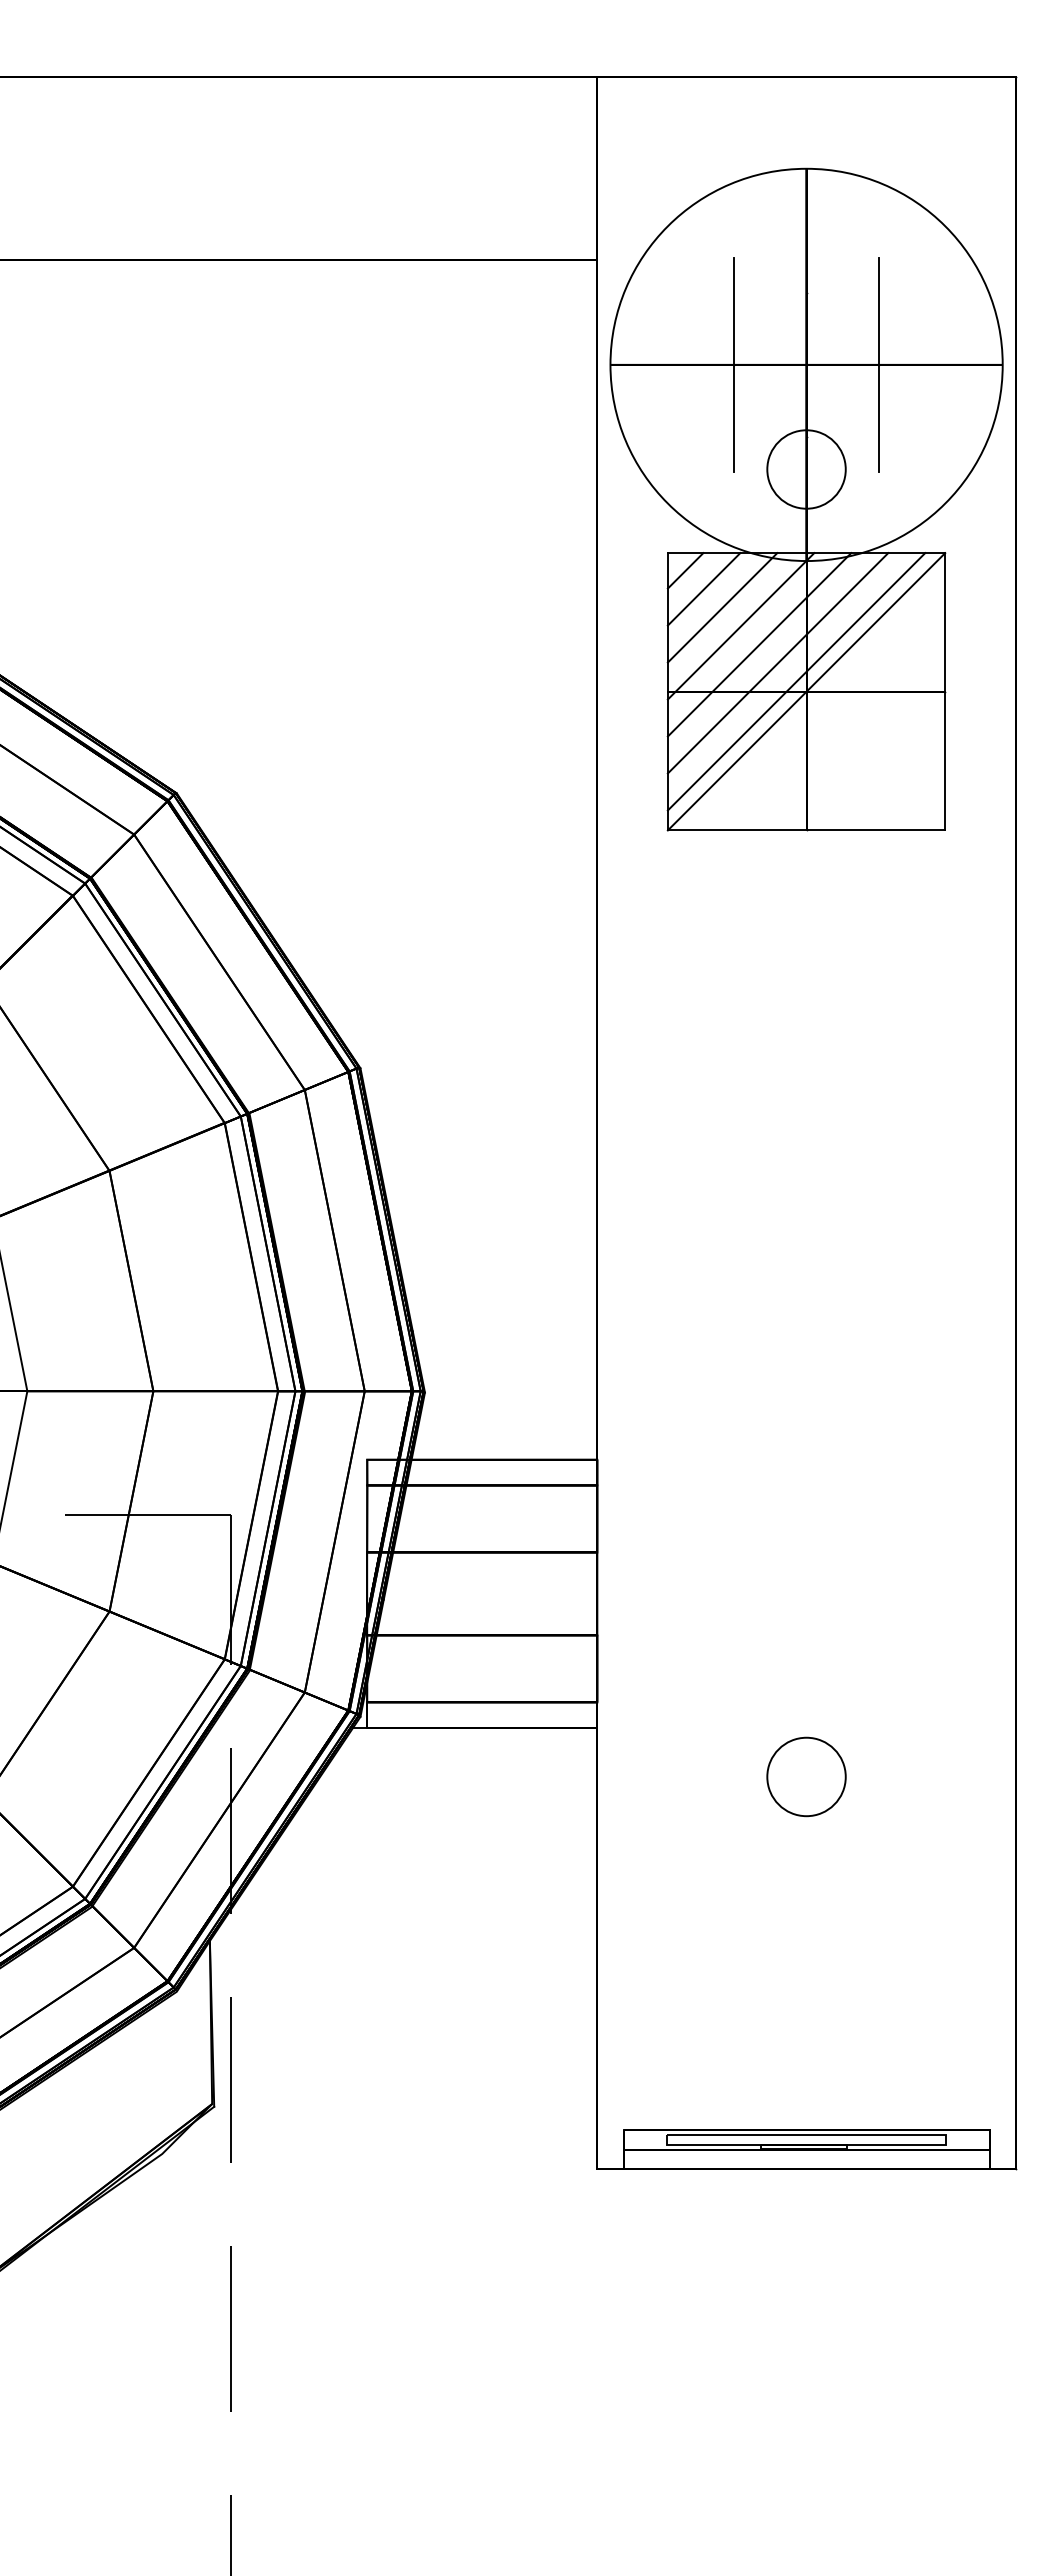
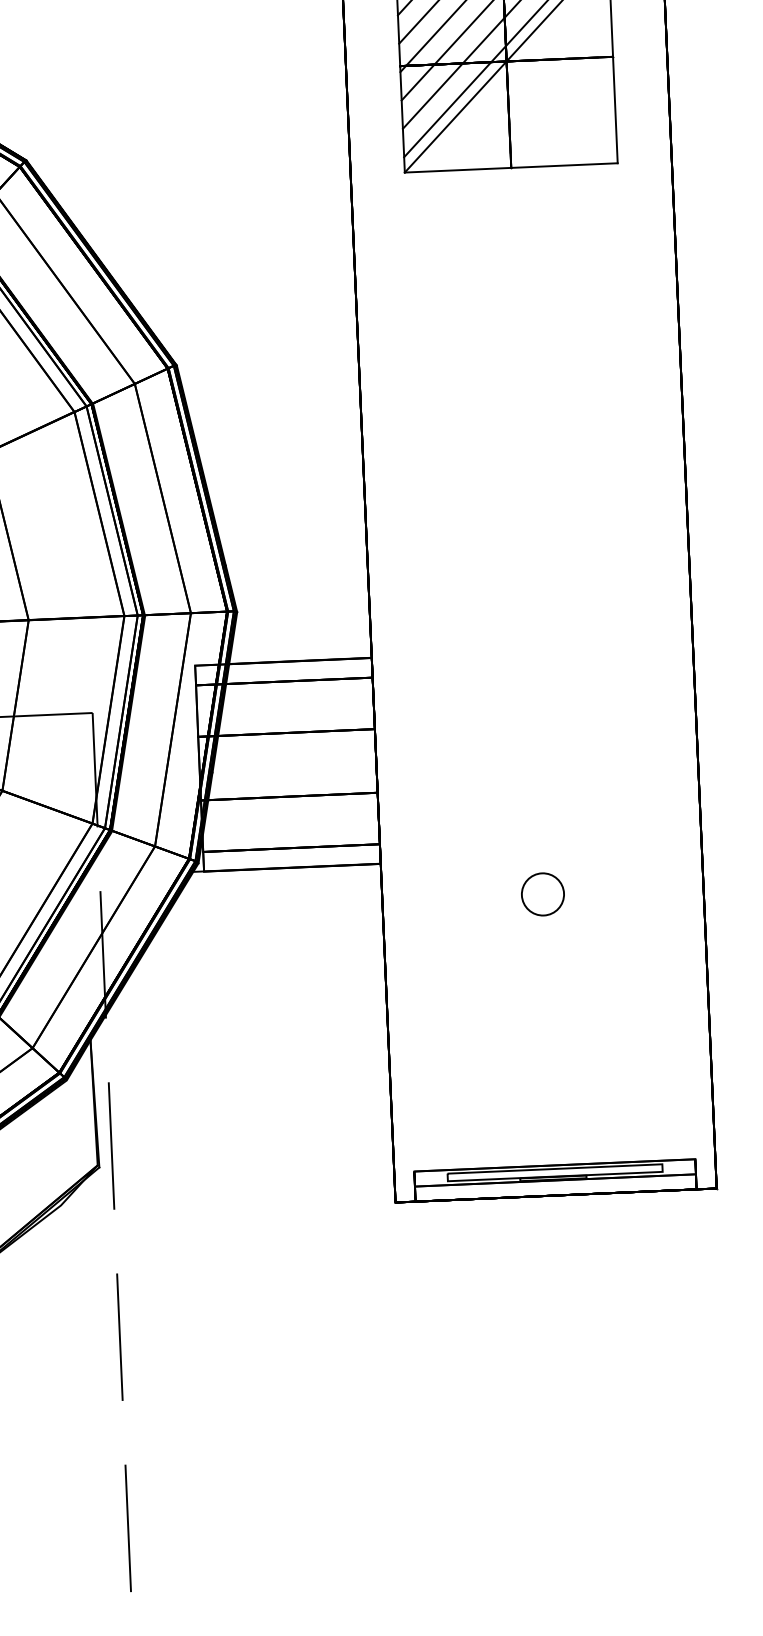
circle: (806, 1776) -> (542, 894), size x0.7

